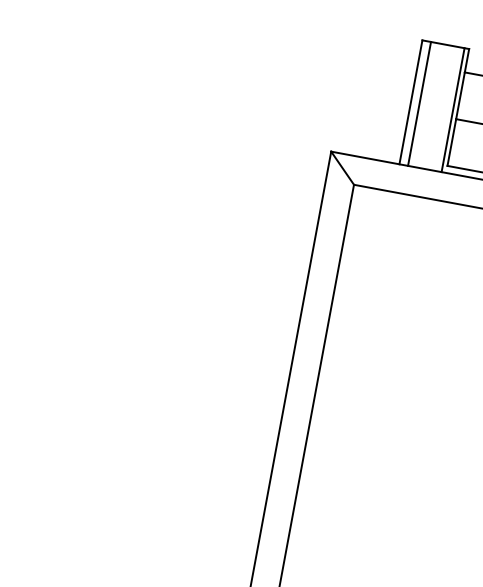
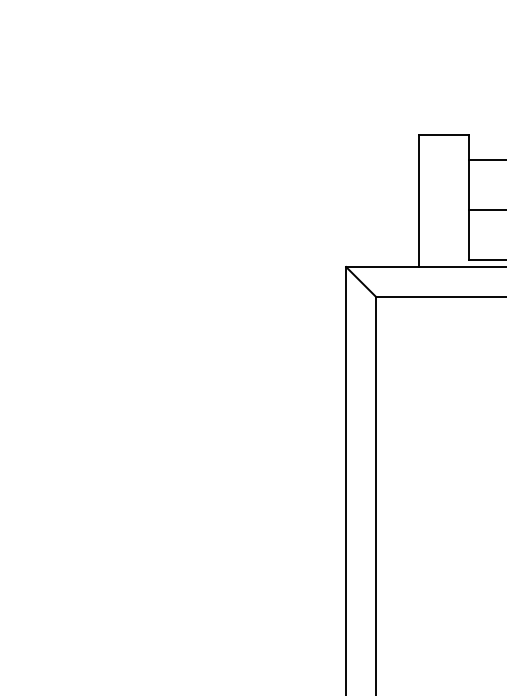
line: (420, 103) -> (428, 200), removed
line: (452, 109) -> (463, 200), removed

